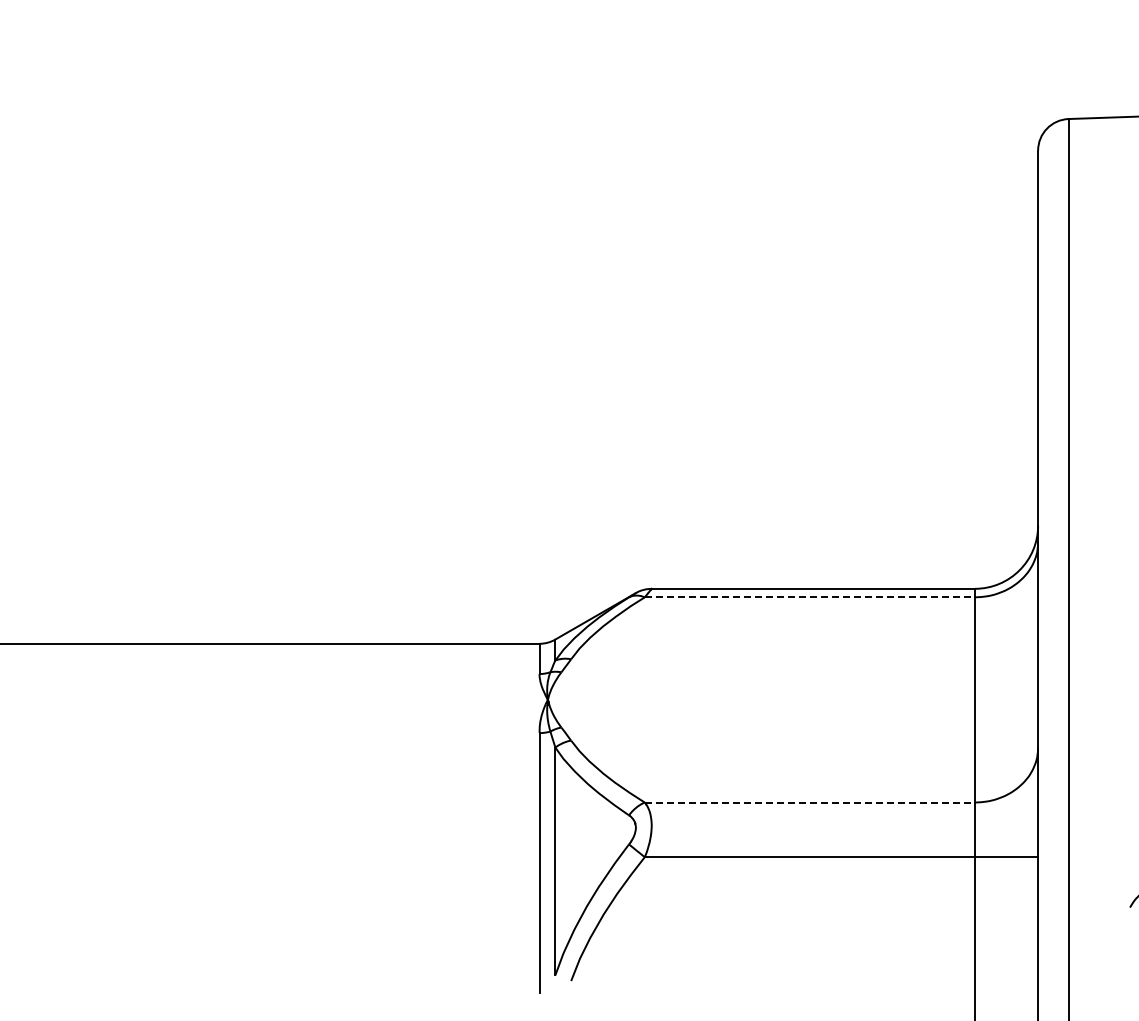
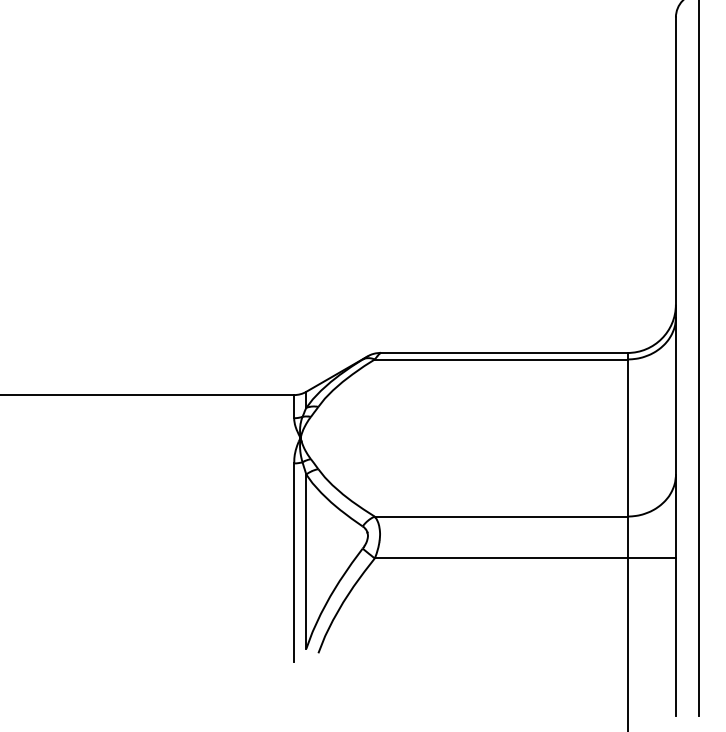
line: (810, 597) -> (501, 359), dashed -> solid
line: (810, 802) -> (501, 516), dashed -> solid

